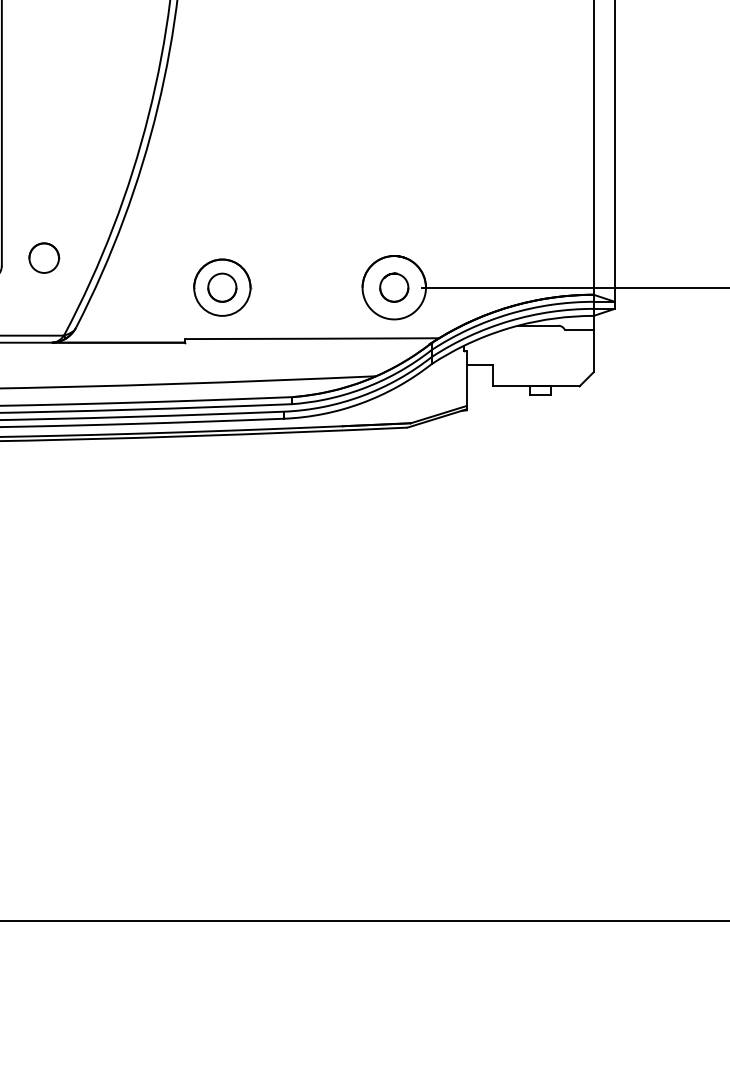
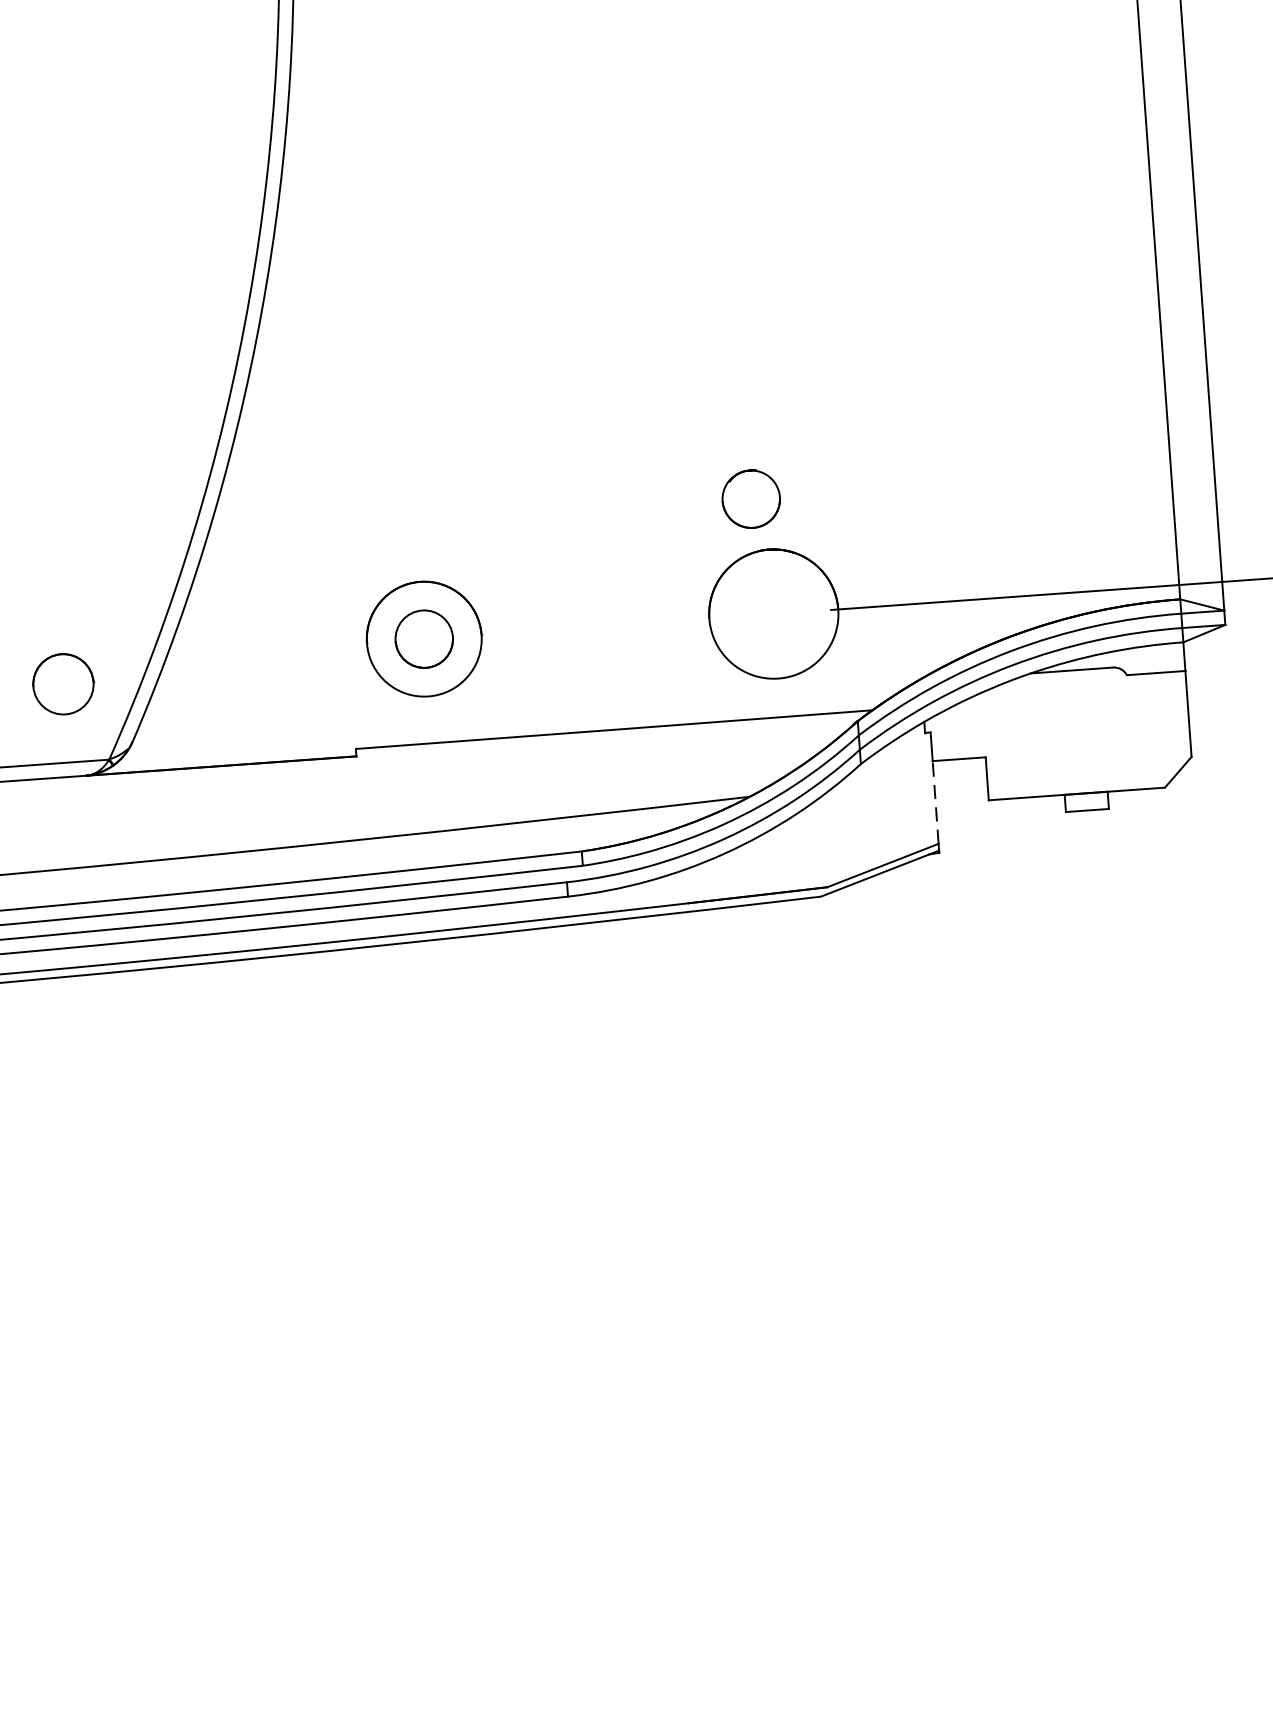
part: (44, 257) -> (63, 682), moved
part: (394, 287) -> (751, 498), moved
line: (466, 385) -> (934, 802), solid -> dashed

